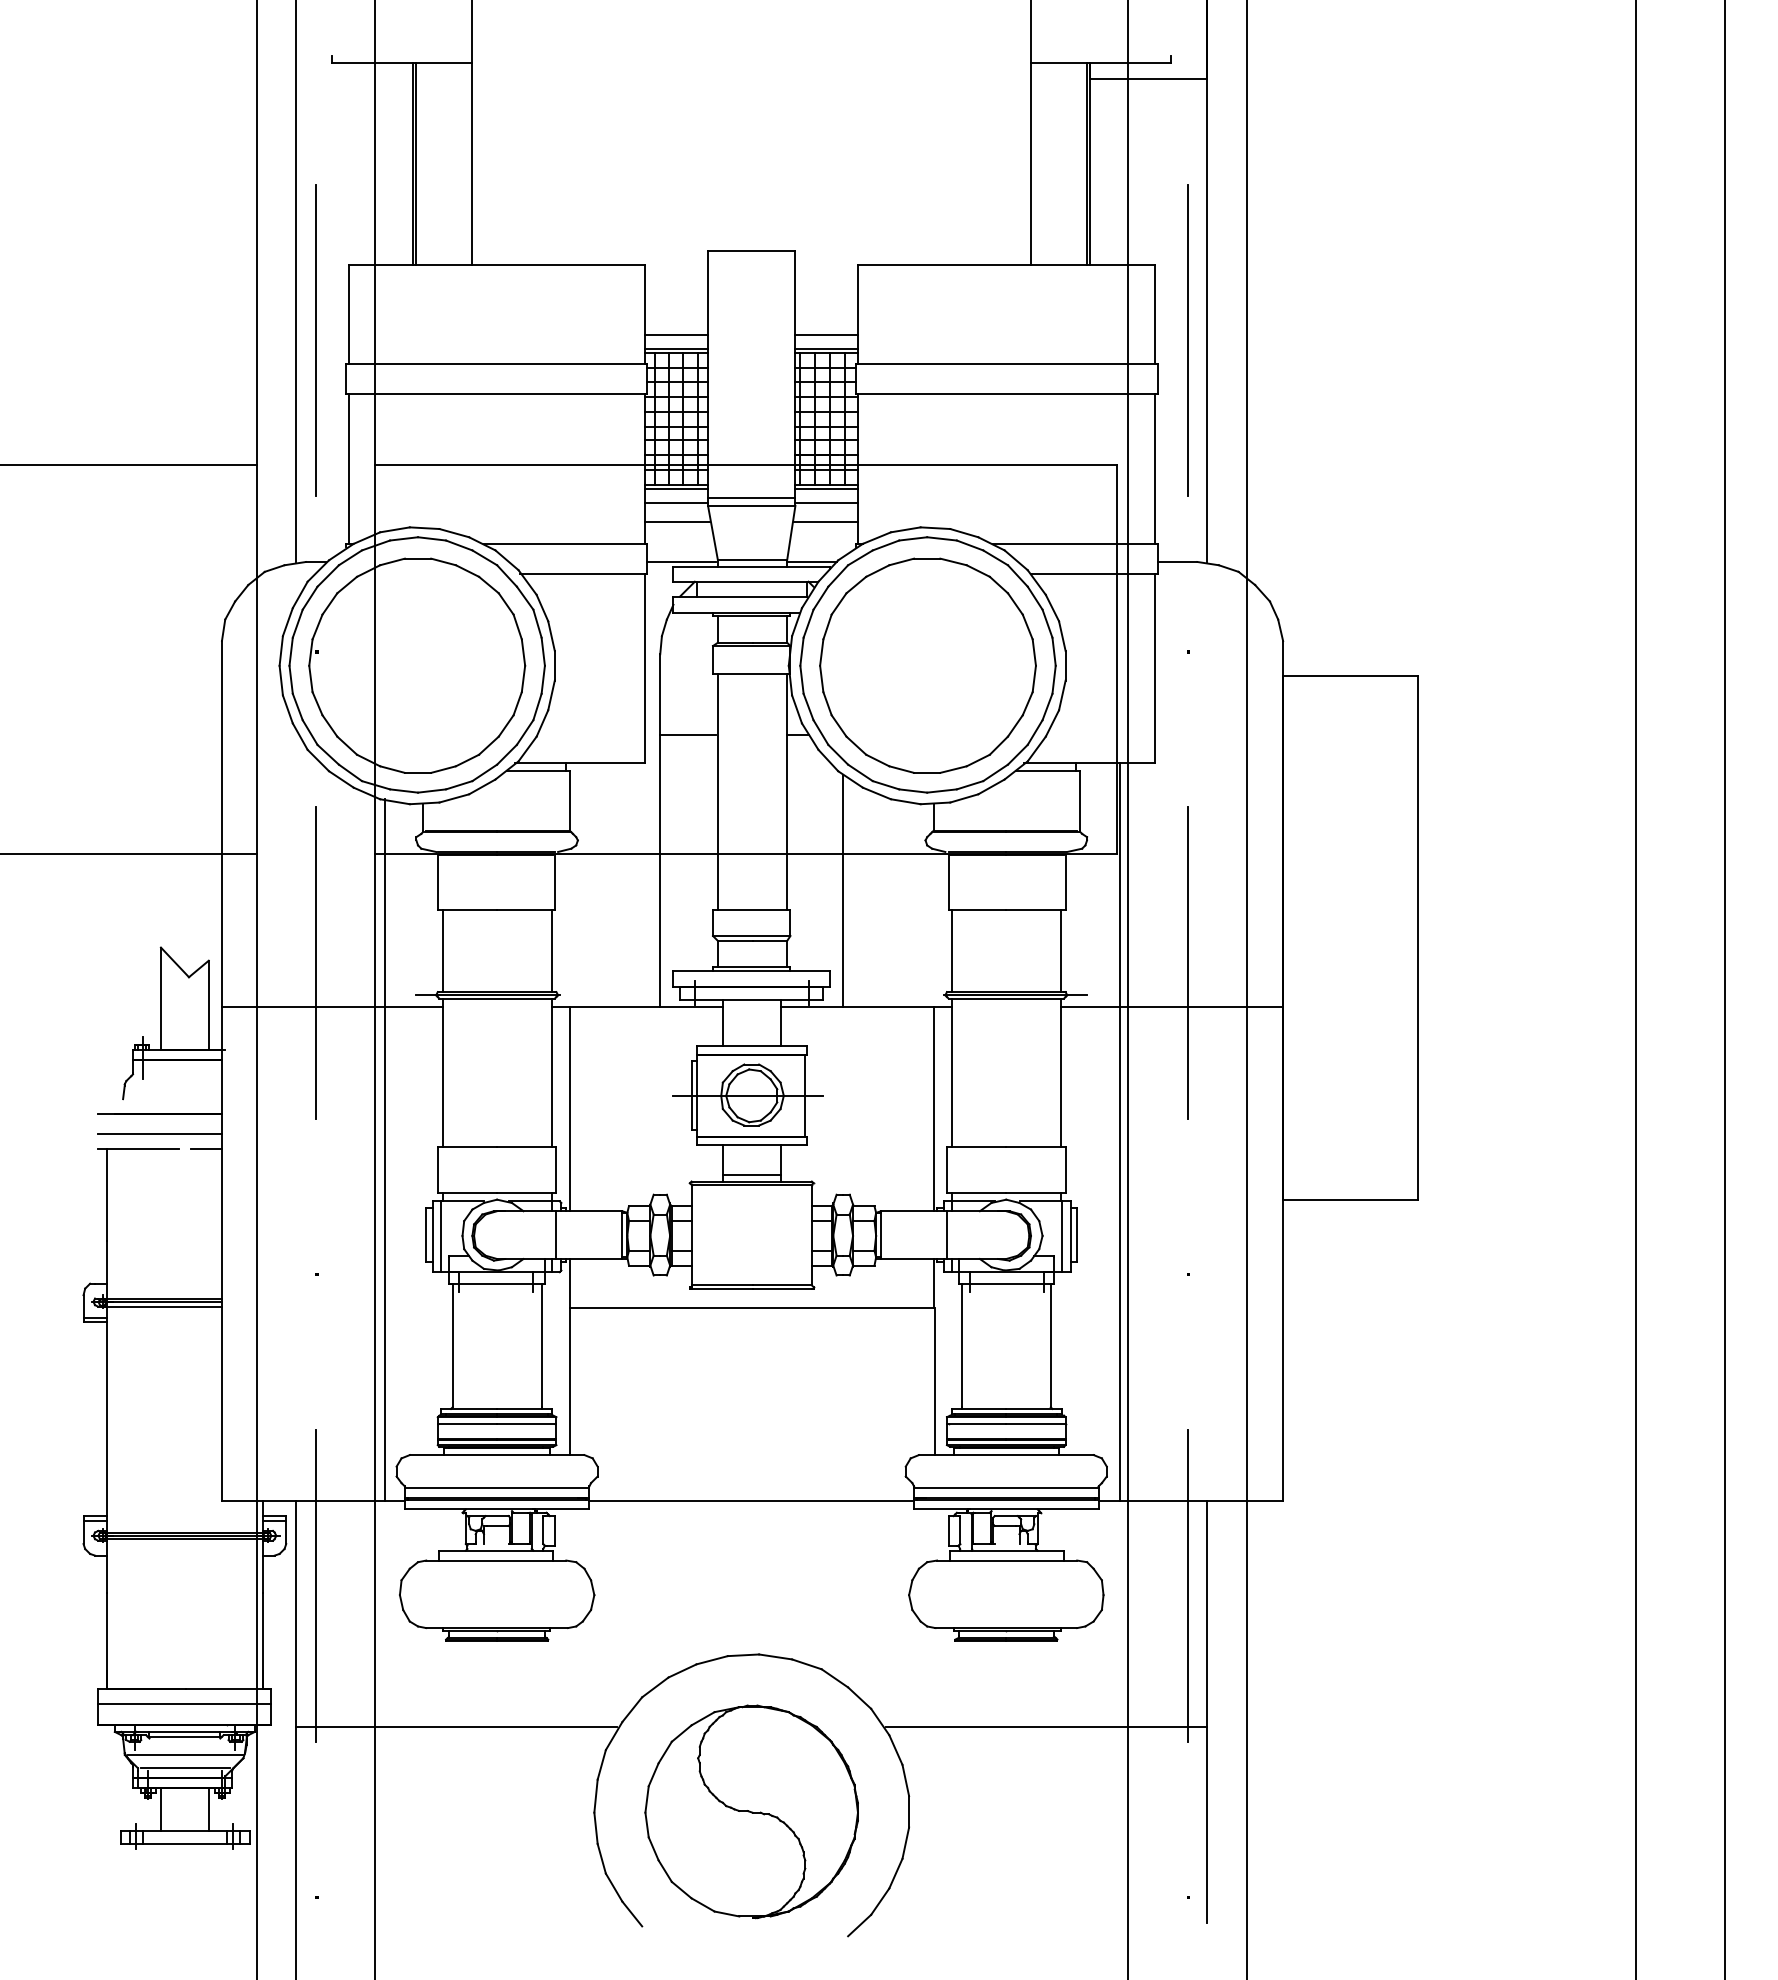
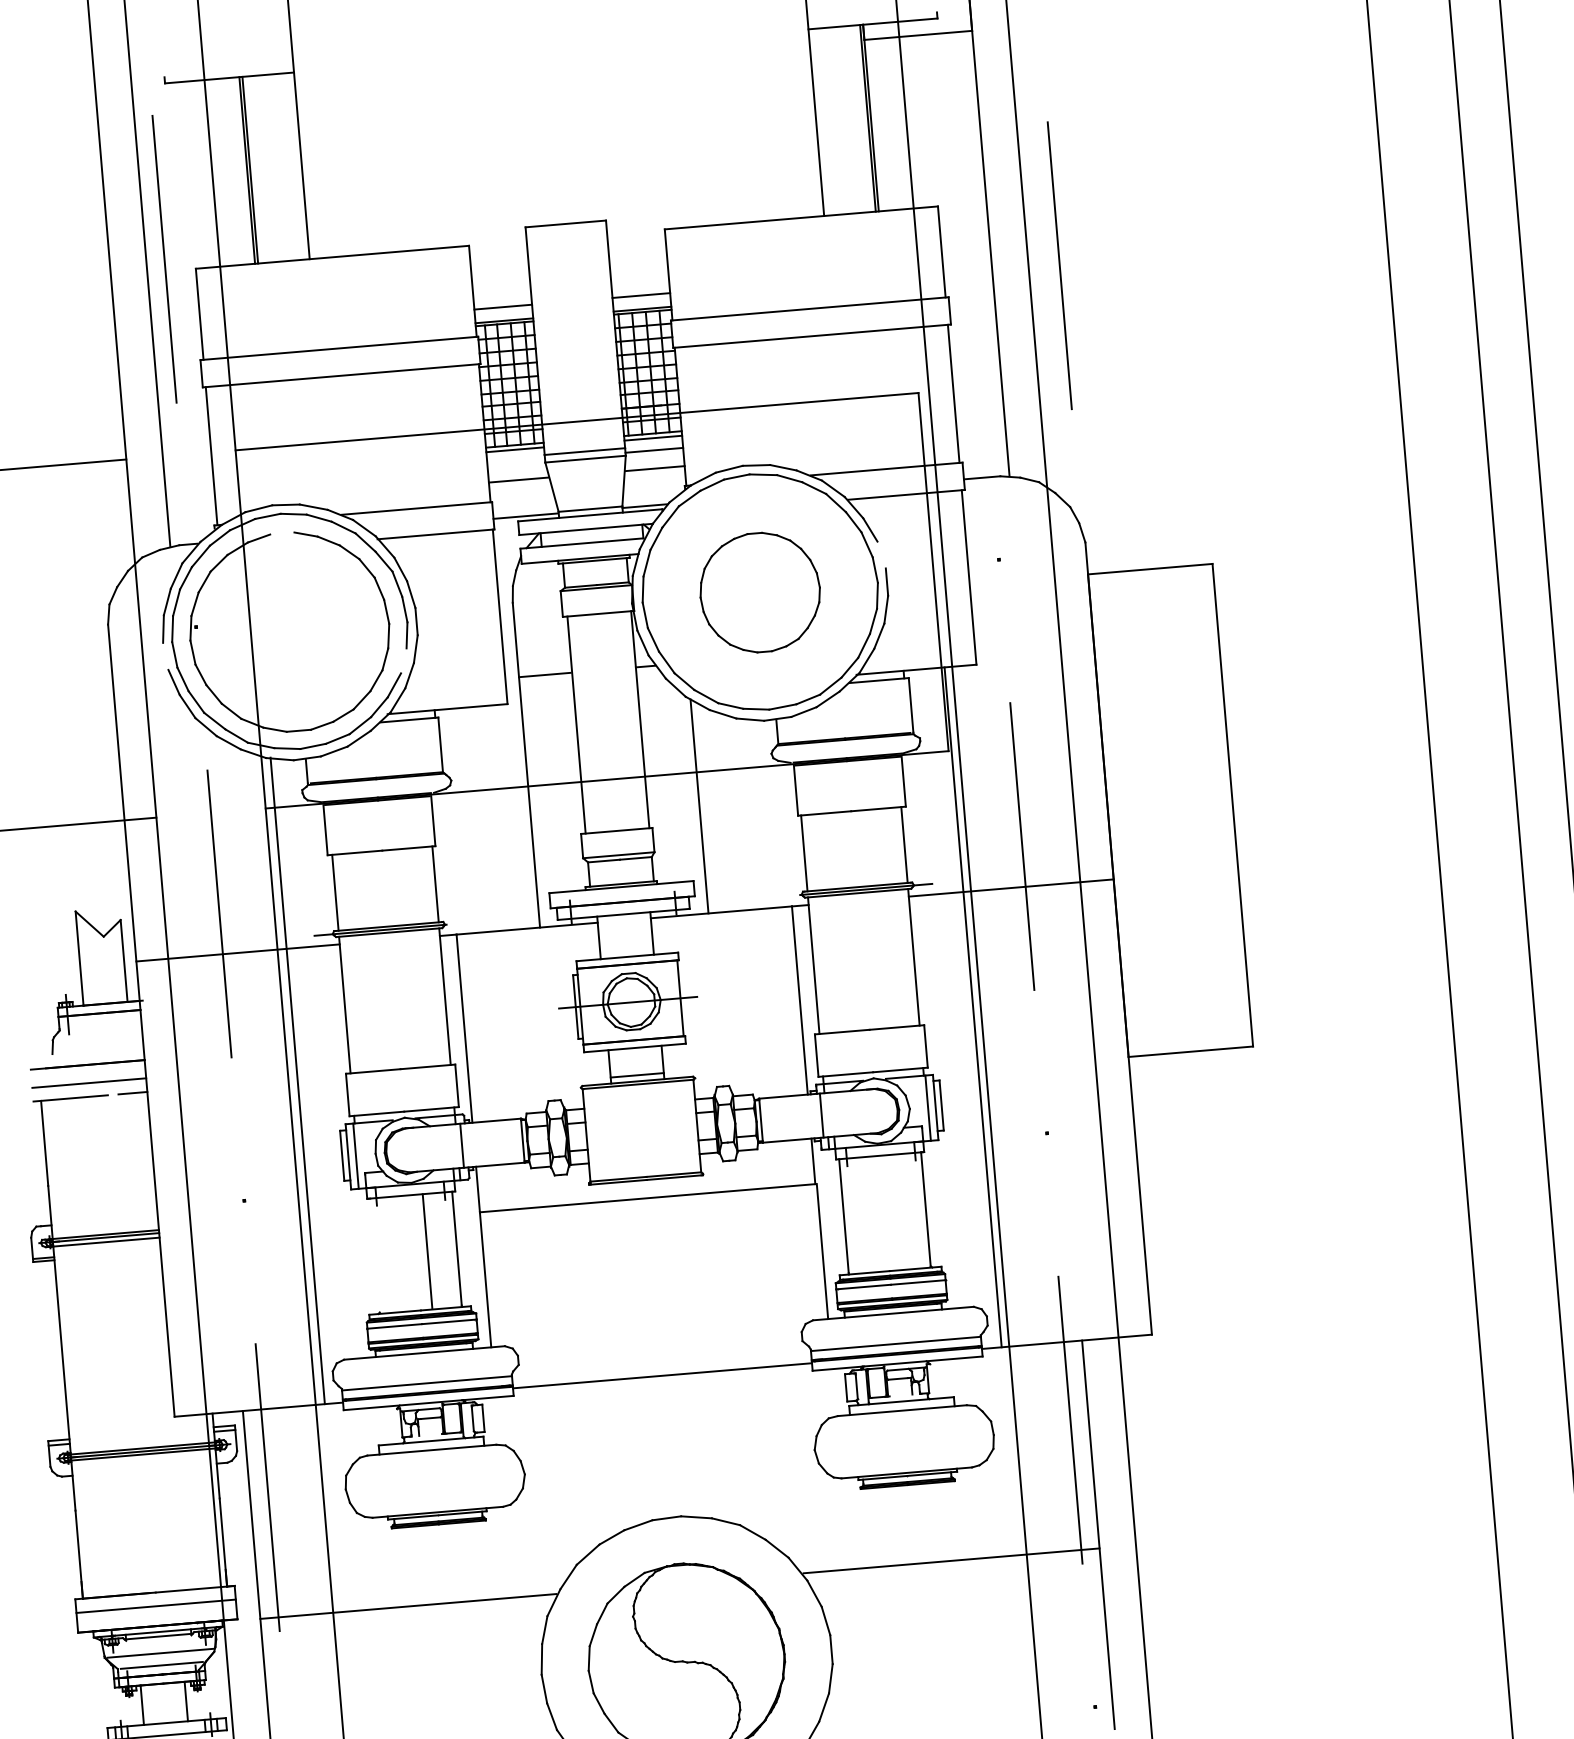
line: (315, 340) -> (164, 259), moved
line: (1187, 340) -> (1059, 265), moved
line: (676, 502) -> (516, 461), removed
line: (417, 558) -> (281, 533), removed
line: (1062, 635) -> (881, 554), removed
part: (927, 665) -> (759, 592), size x0.6
line: (280, 680) -> (165, 656), removed
line: (537, 706) -> (403, 660), removed
line: (452, 1345) -> (427, 1251), moved

